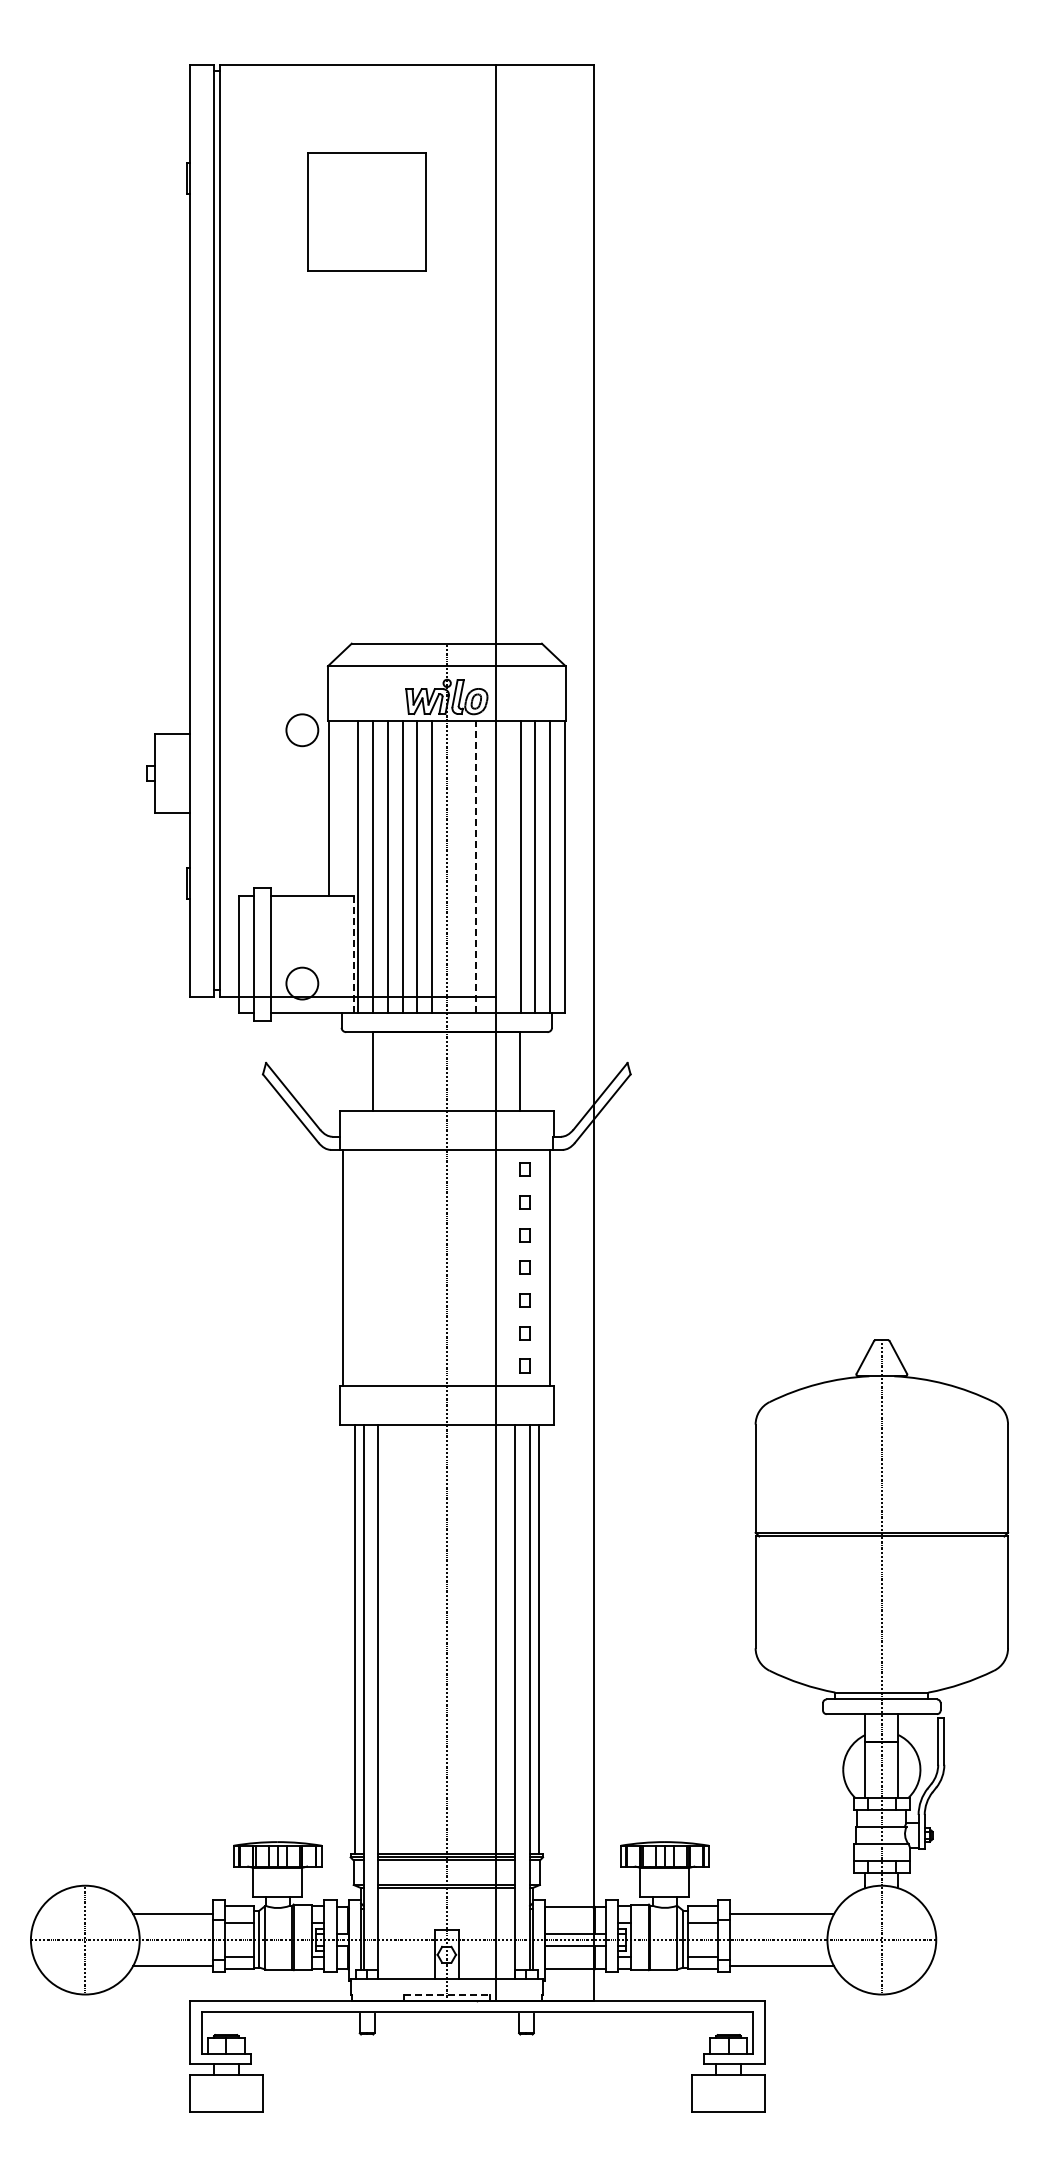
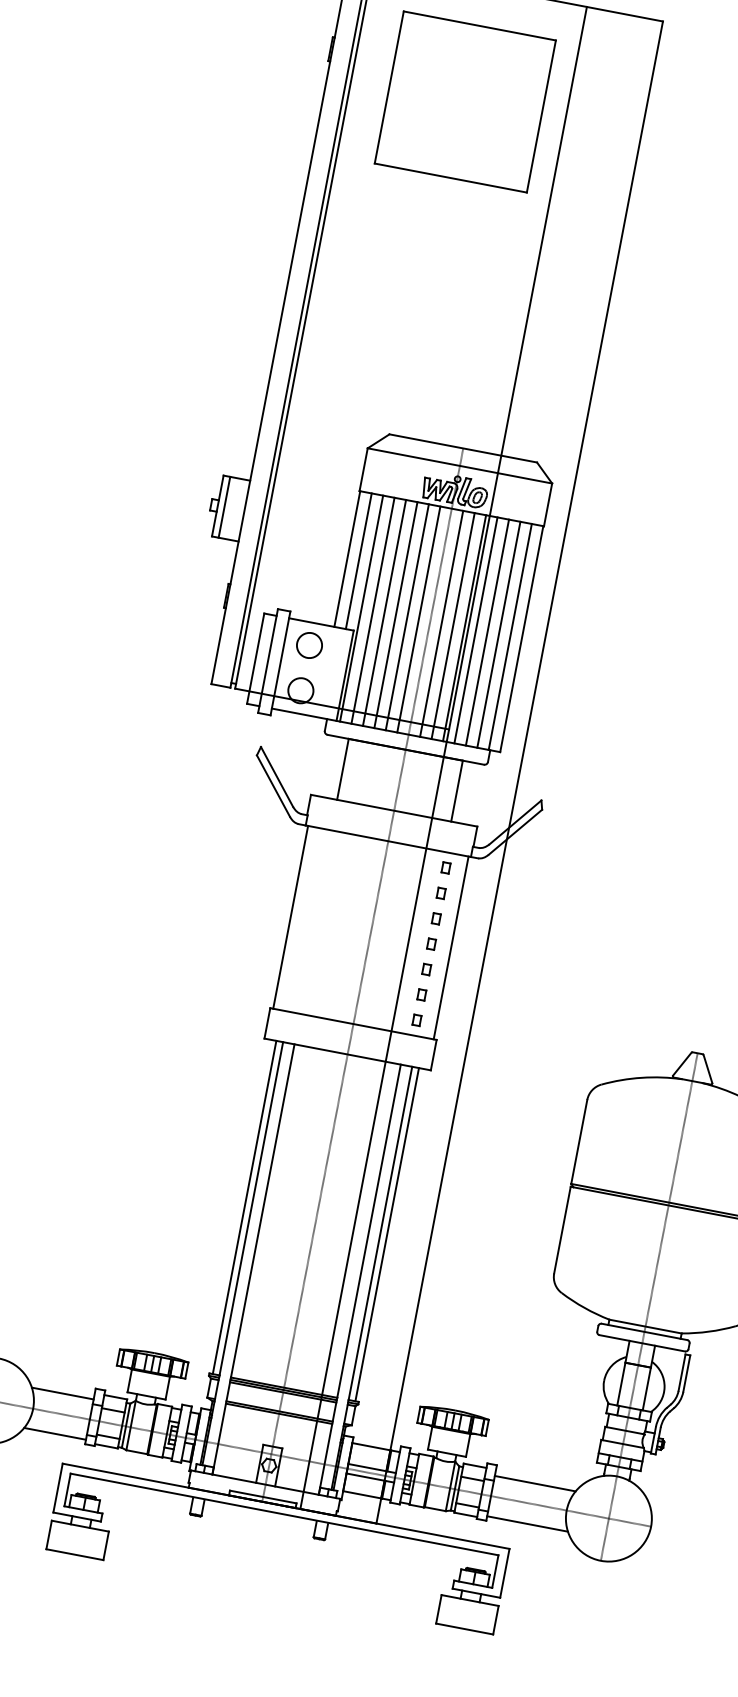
part: (366, 211) -> (464, 101), size x1.67
circle: (302, 730) -> (309, 645), moved
line: (163, 773) -> (224, 507), added
line: (343, 808) -> (358, 561), added
line: (461, 866) -> (441, 623), added
line: (491, 866) -> (464, 627), added
line: (505, 866) -> (475, 629), added
line: (476, 867) -> (453, 626), dashed -> solid
line: (353, 954) -> (344, 675), dashed -> solid
line: (446, 1995) -> (262, 1497), dashed -> solid

